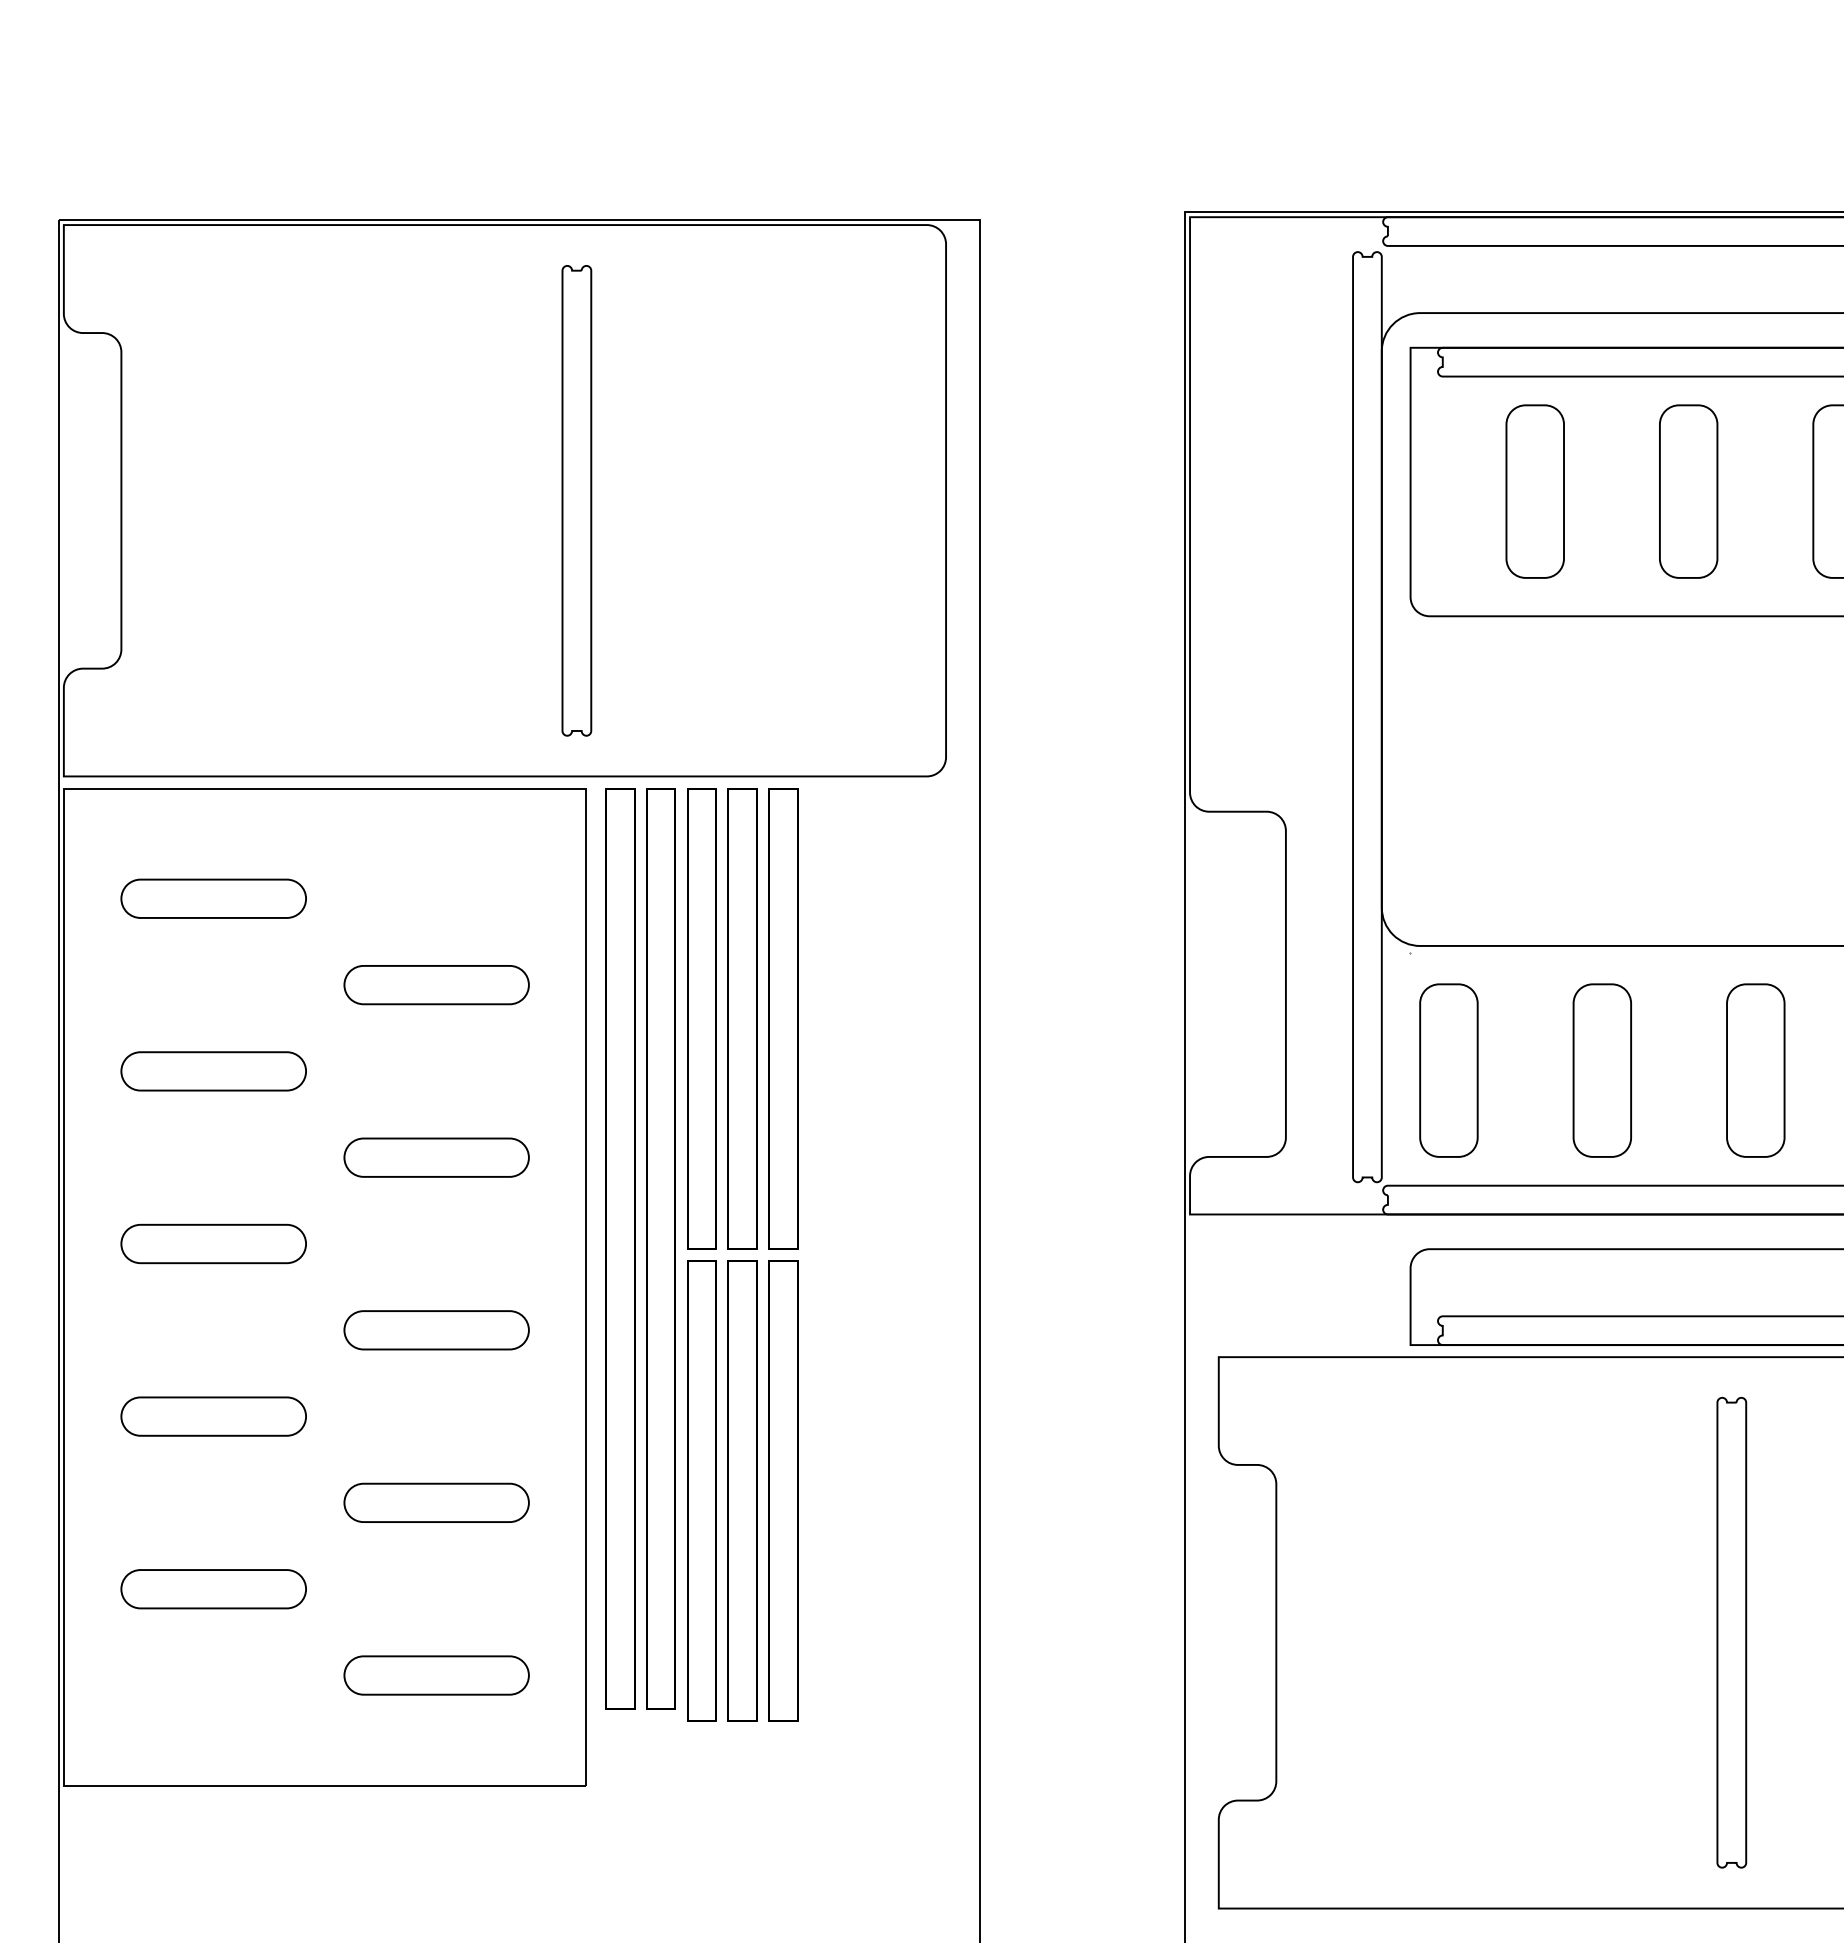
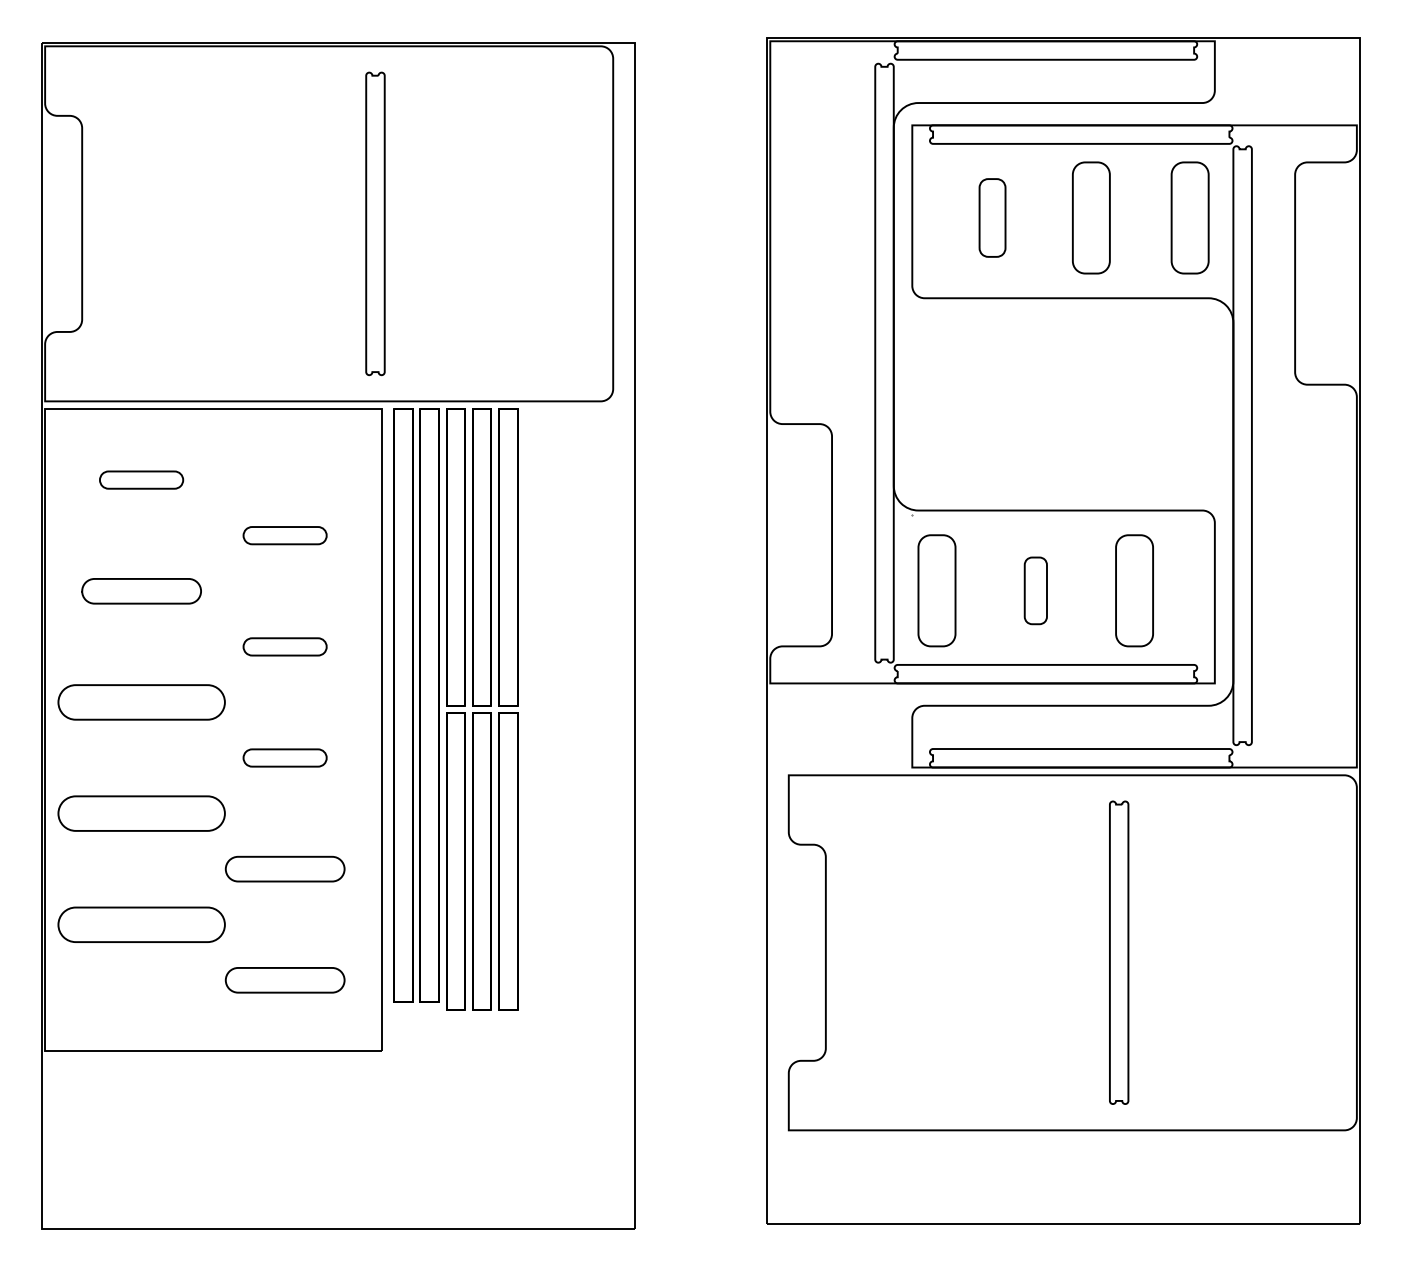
part: (1535, 490) -> (992, 217), size x0.7
part: (213, 897) -> (141, 479), size x0.7
part: (435, 984) -> (284, 535), size x0.7
part: (1601, 1070) -> (1035, 590), size x0.6
part: (435, 1157) -> (284, 646), size x0.7
part: (213, 1244) -> (141, 702), size x1.4
part: (435, 1329) -> (284, 757), size x0.7
part: (213, 1416) -> (141, 813), size x1.4
part: (213, 1588) -> (141, 924), size x1.4

